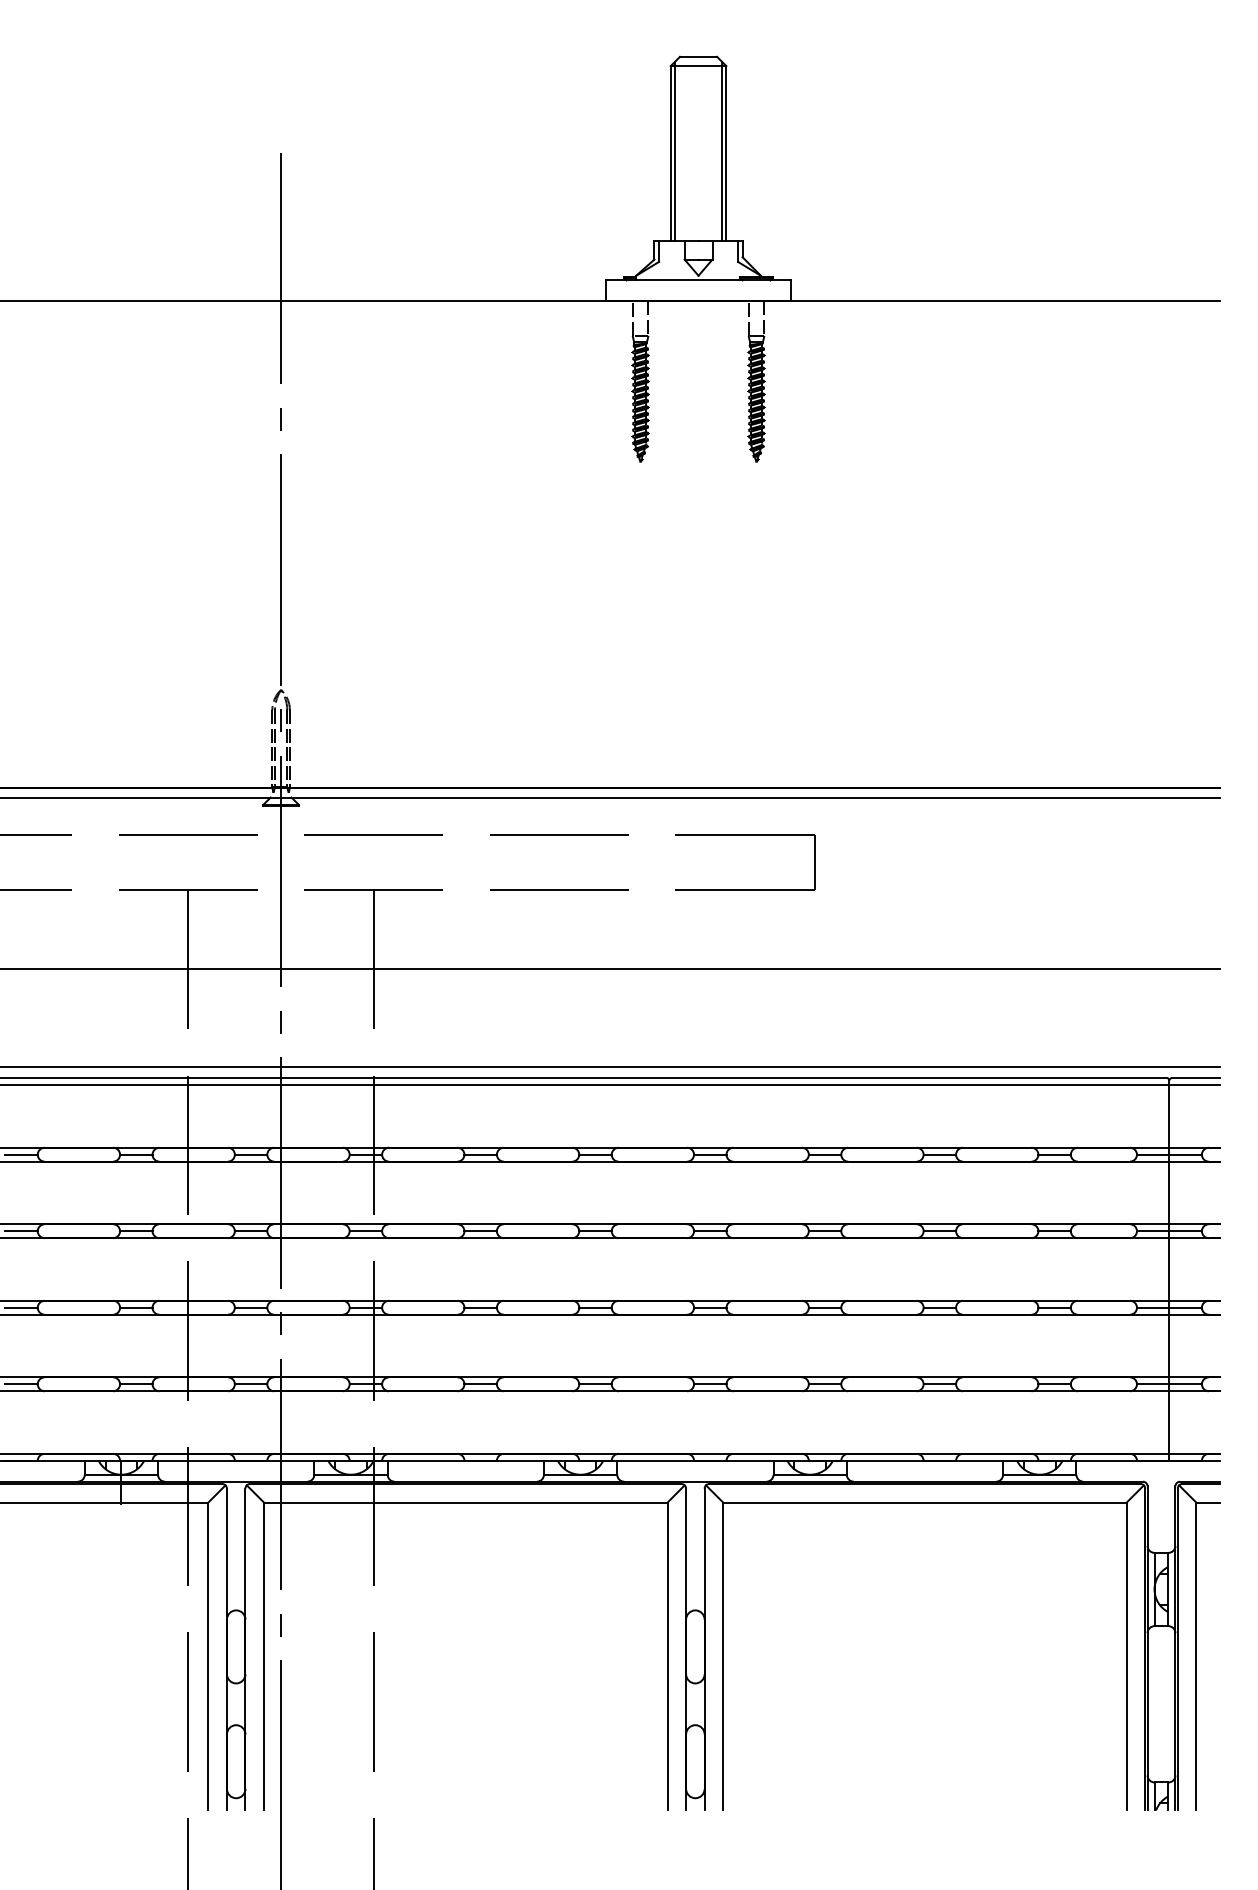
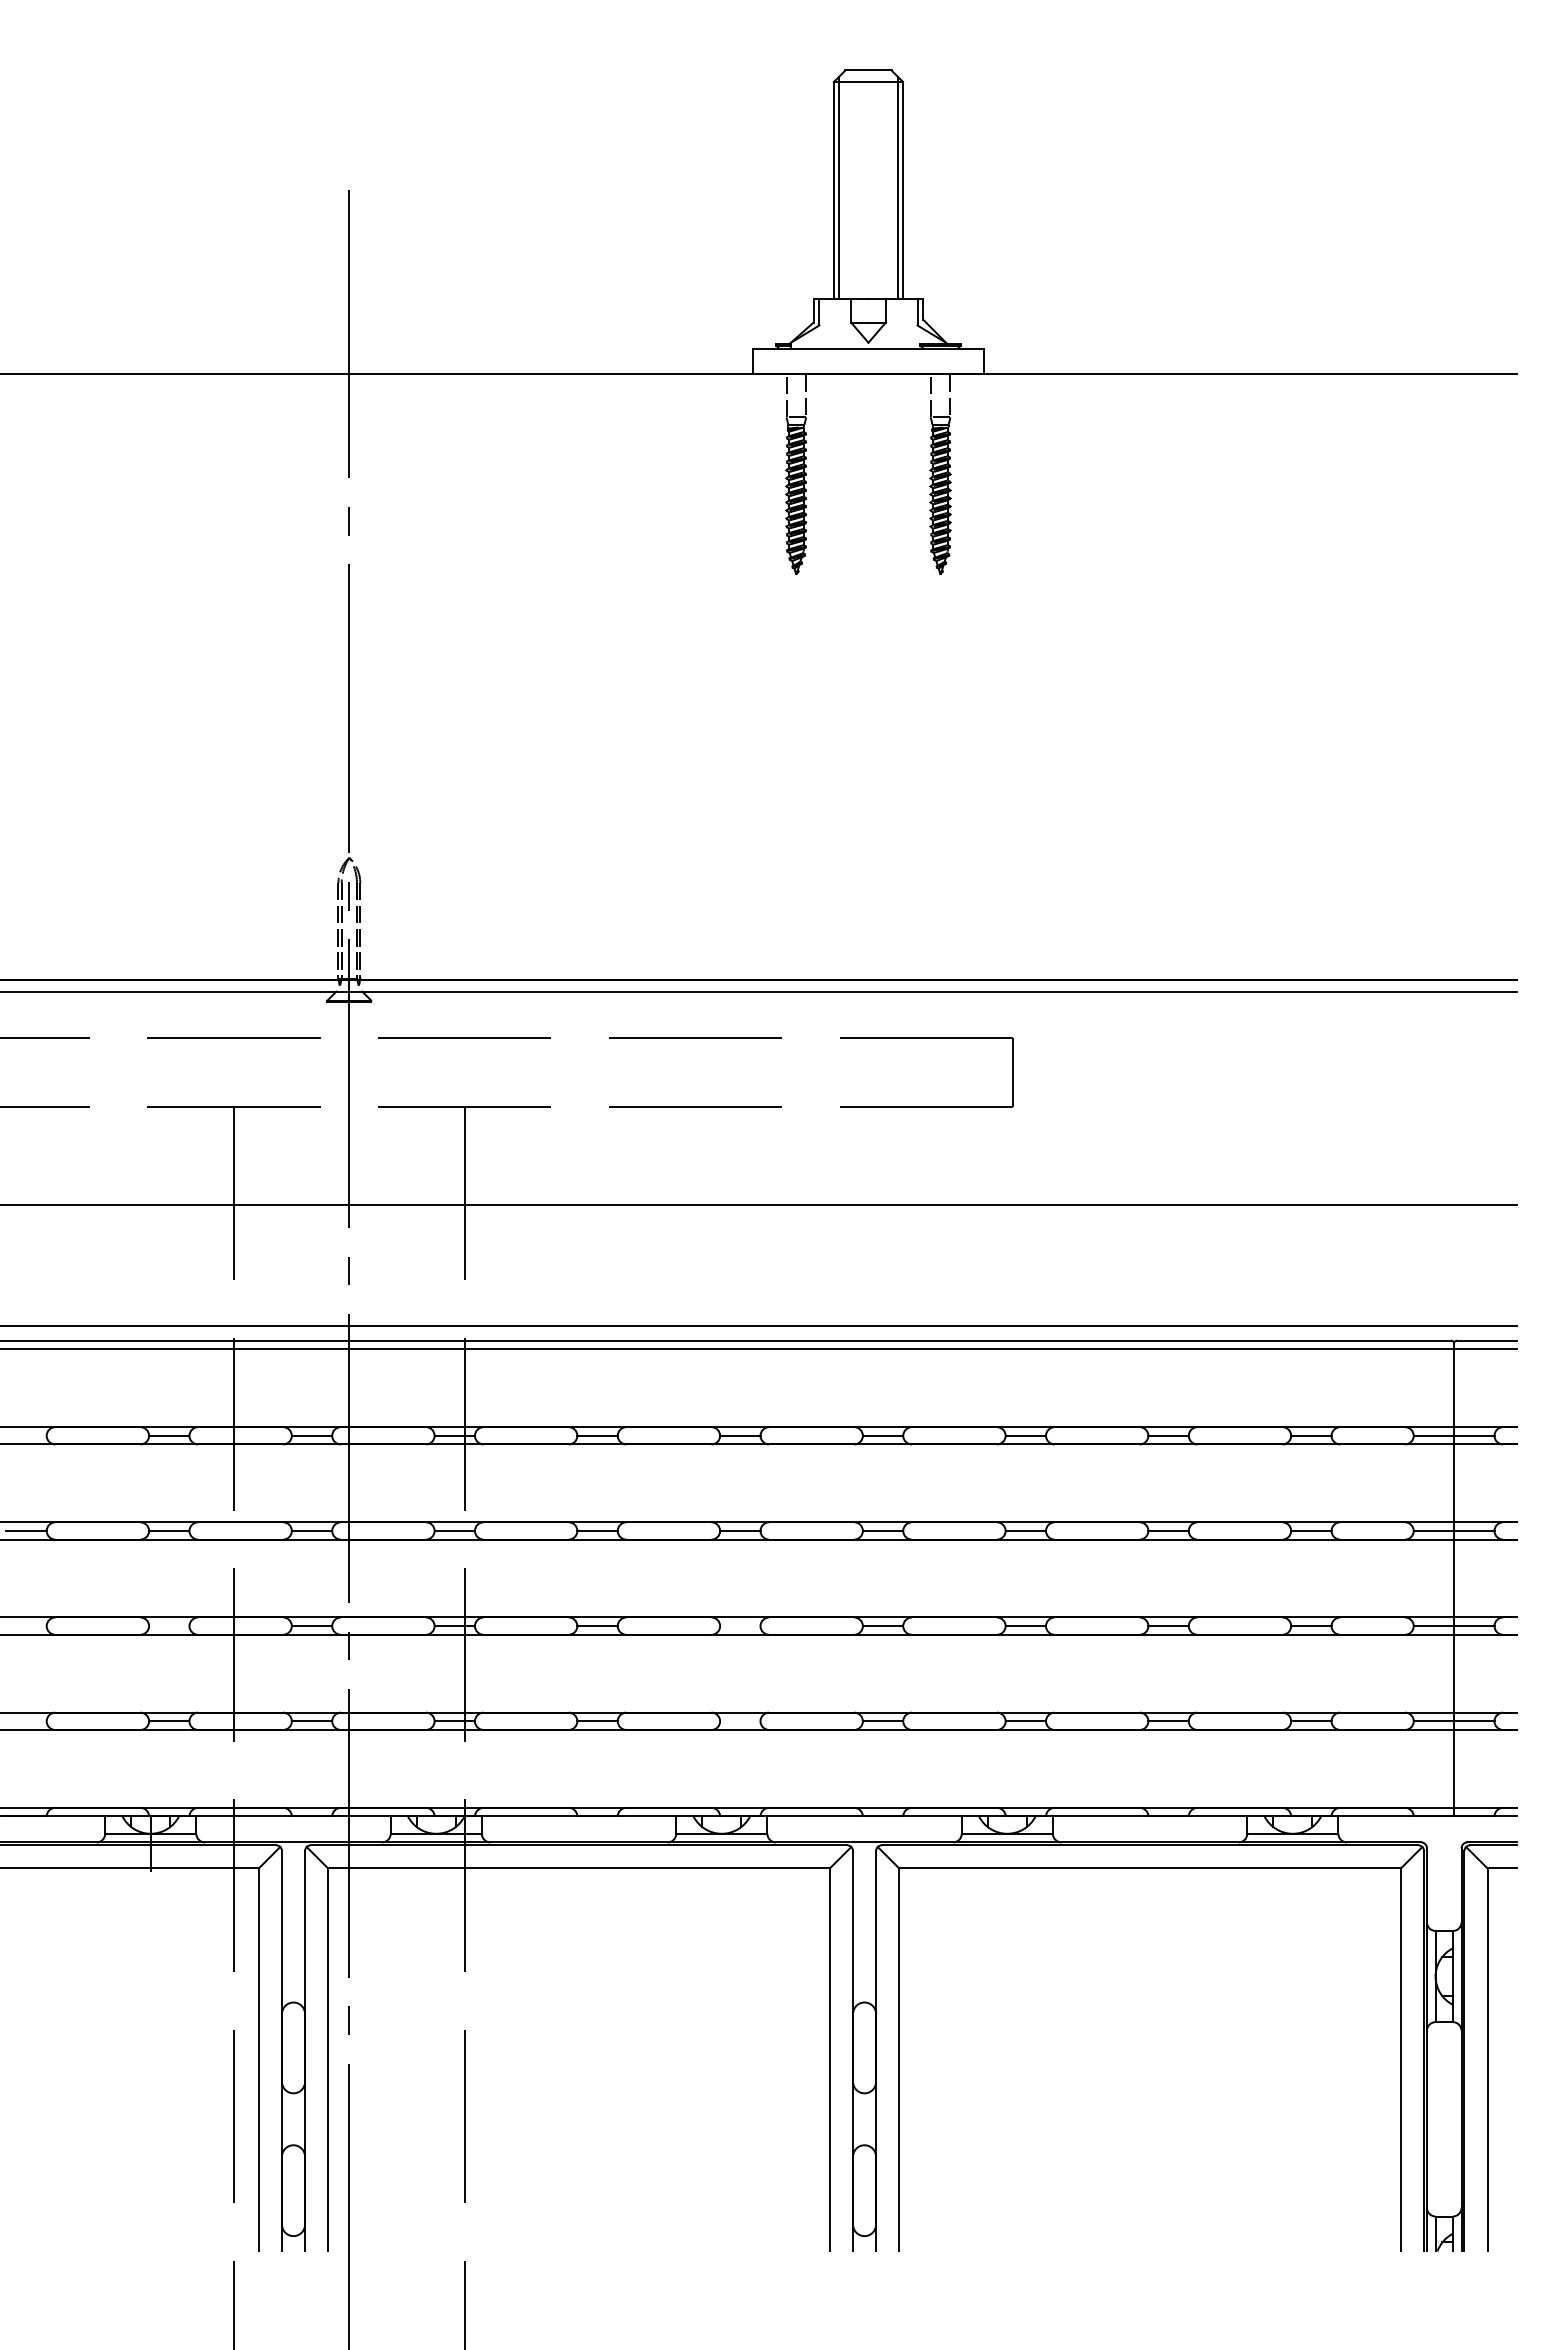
line: (21, 1154) -> (26, 1435), removed
line: (21, 1308) -> (26, 1626), removed
line: (136, 1308) -> (169, 1626), removed
line: (595, 1308) -> (740, 1626), removed
line: (21, 1384) -> (26, 1721), removed
line: (595, 1384) -> (740, 1721), removed

